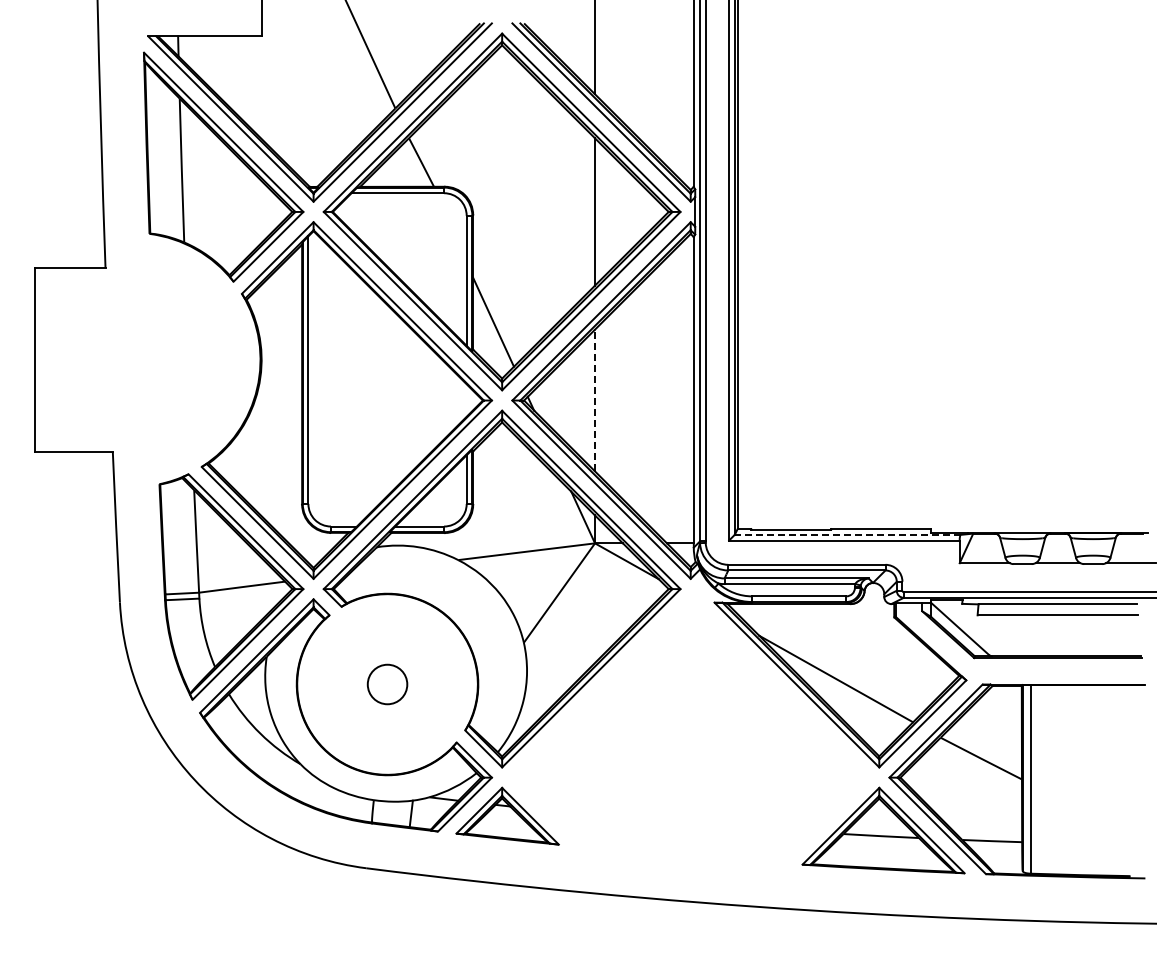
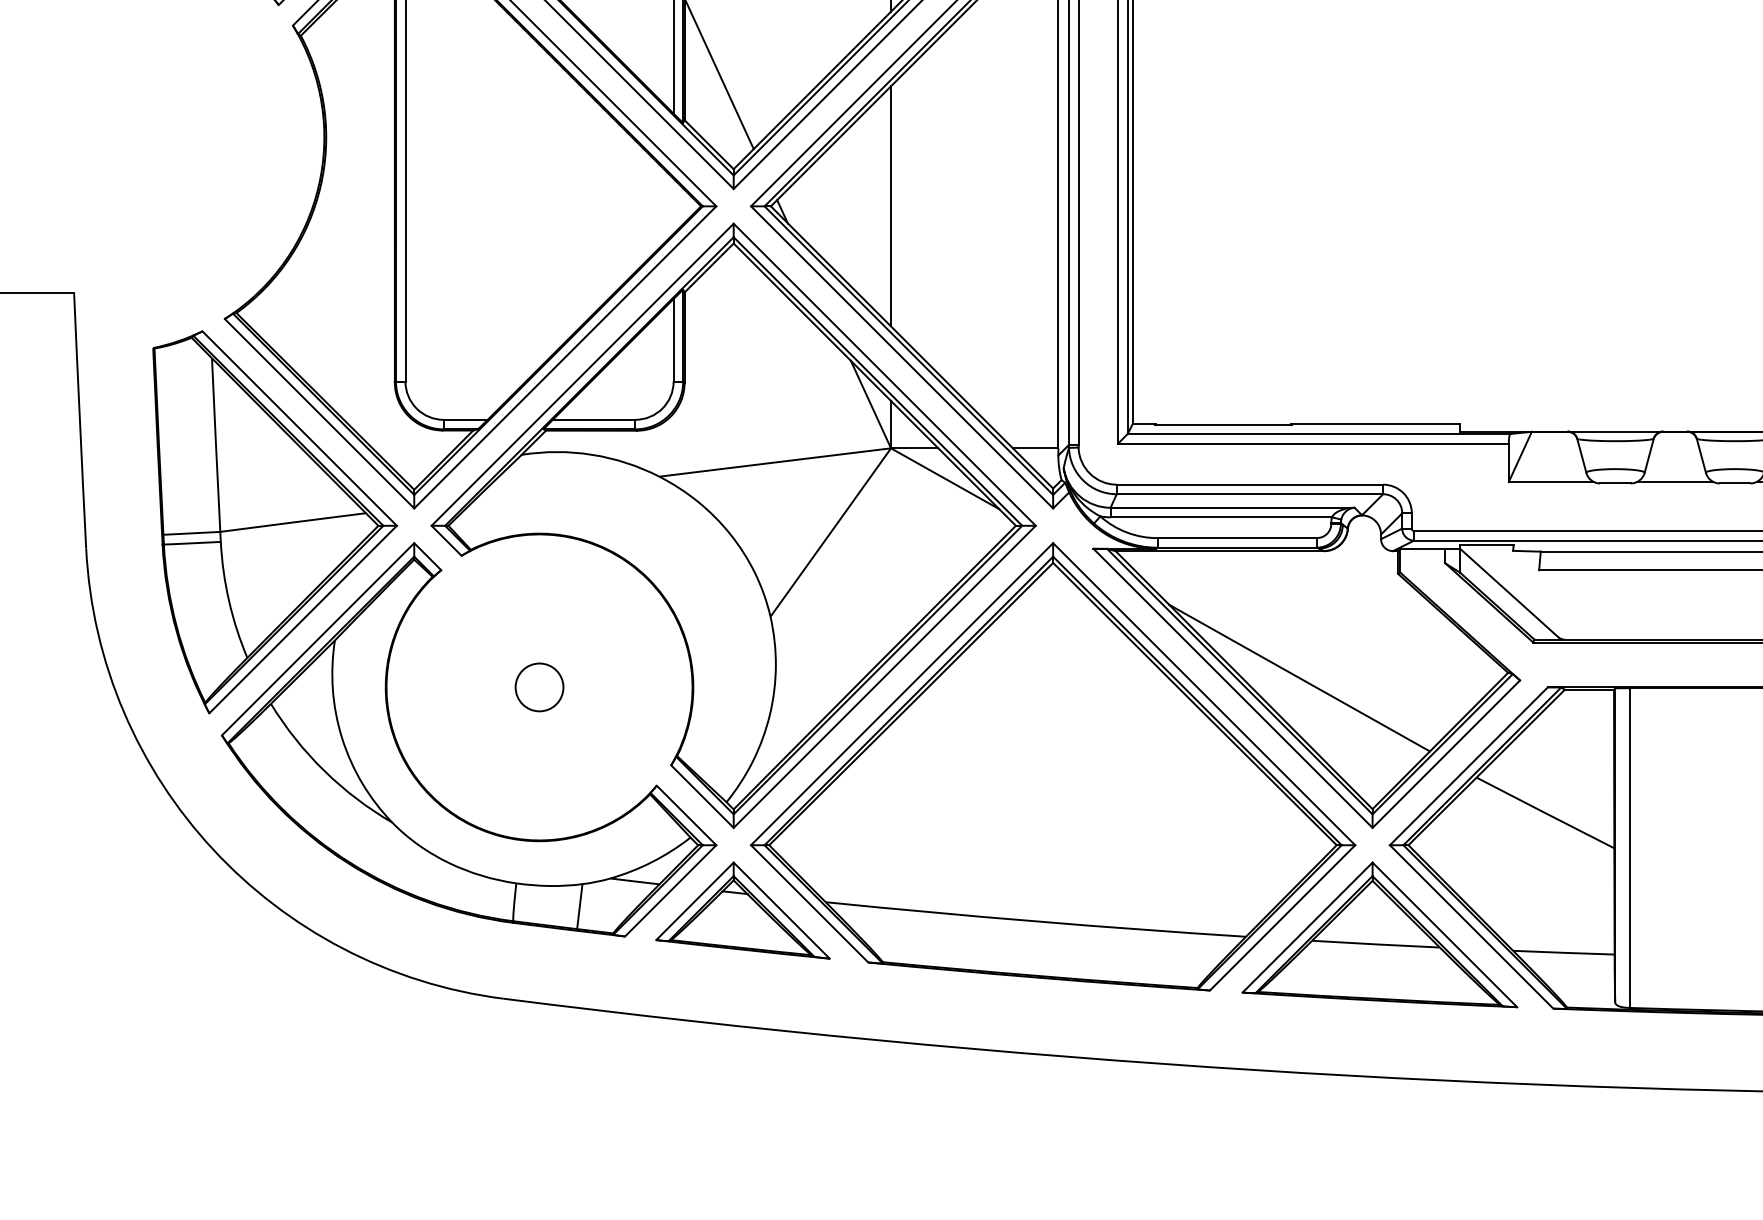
line: (595, 400) -> (891, 206), dashed -> solid
line: (847, 534) -> (1318, 433), dashed -> solid
circle: (387, 684) -> (539, 687), size x0.71
part: (690, 731) -> (1052, 767), added

